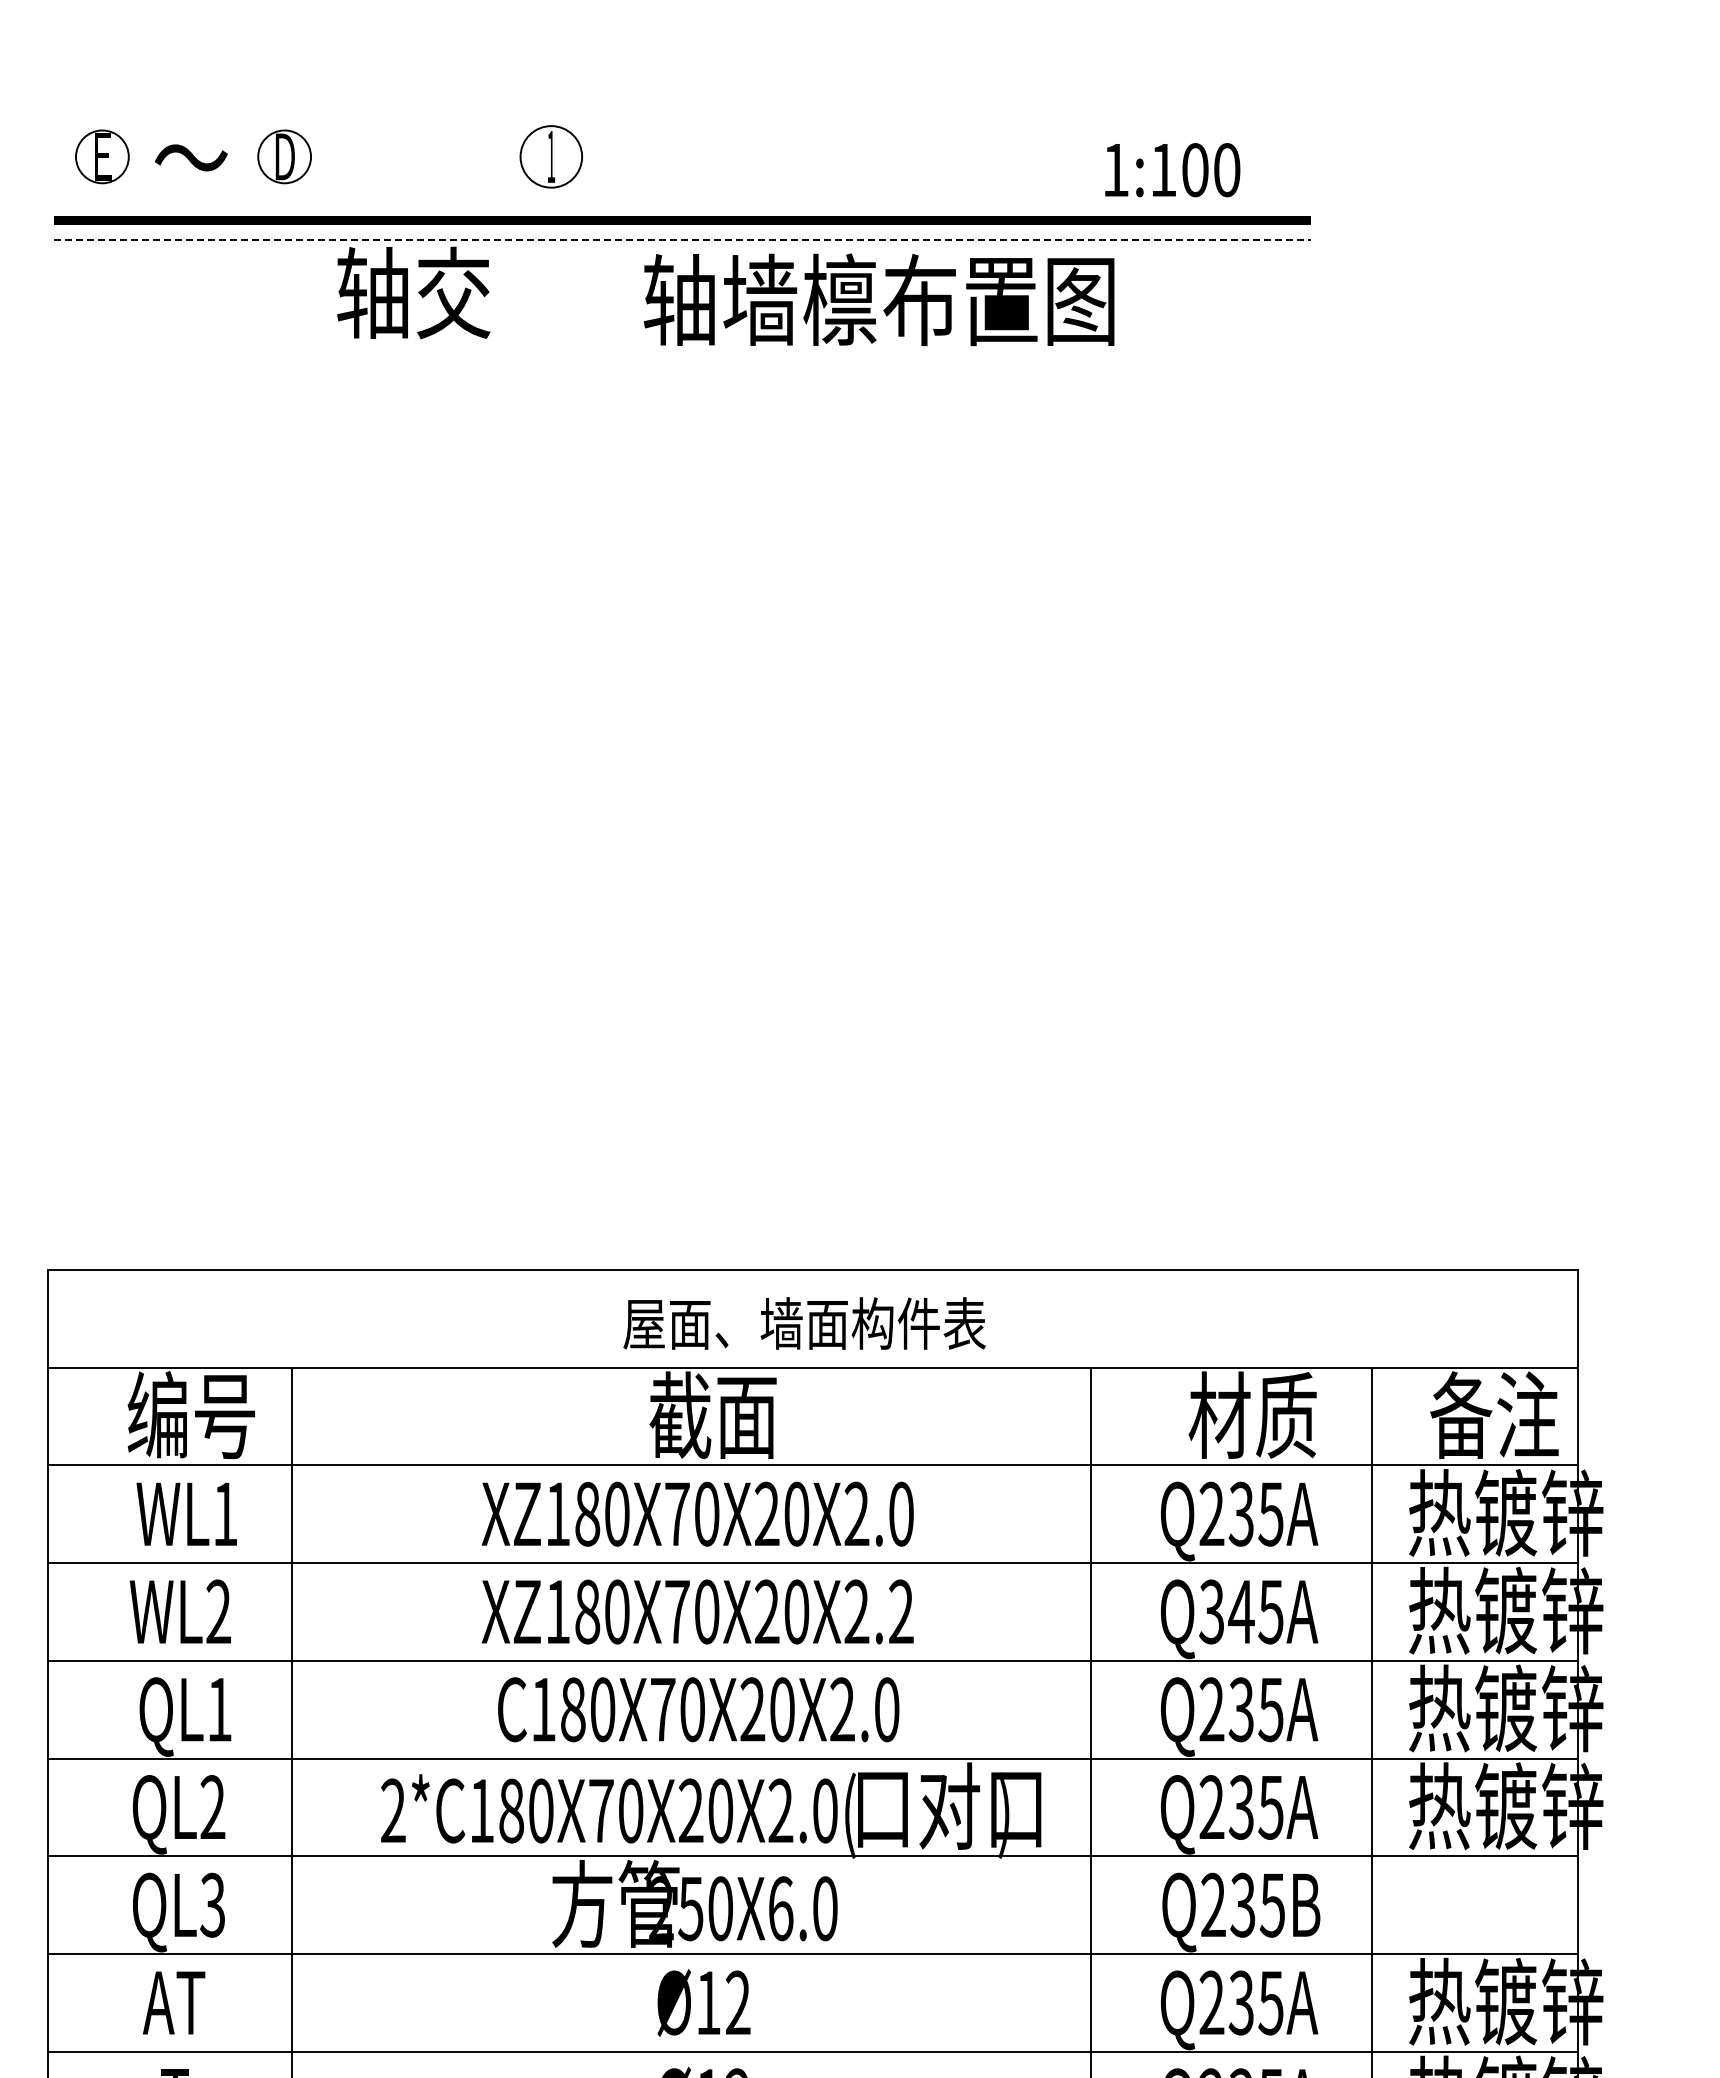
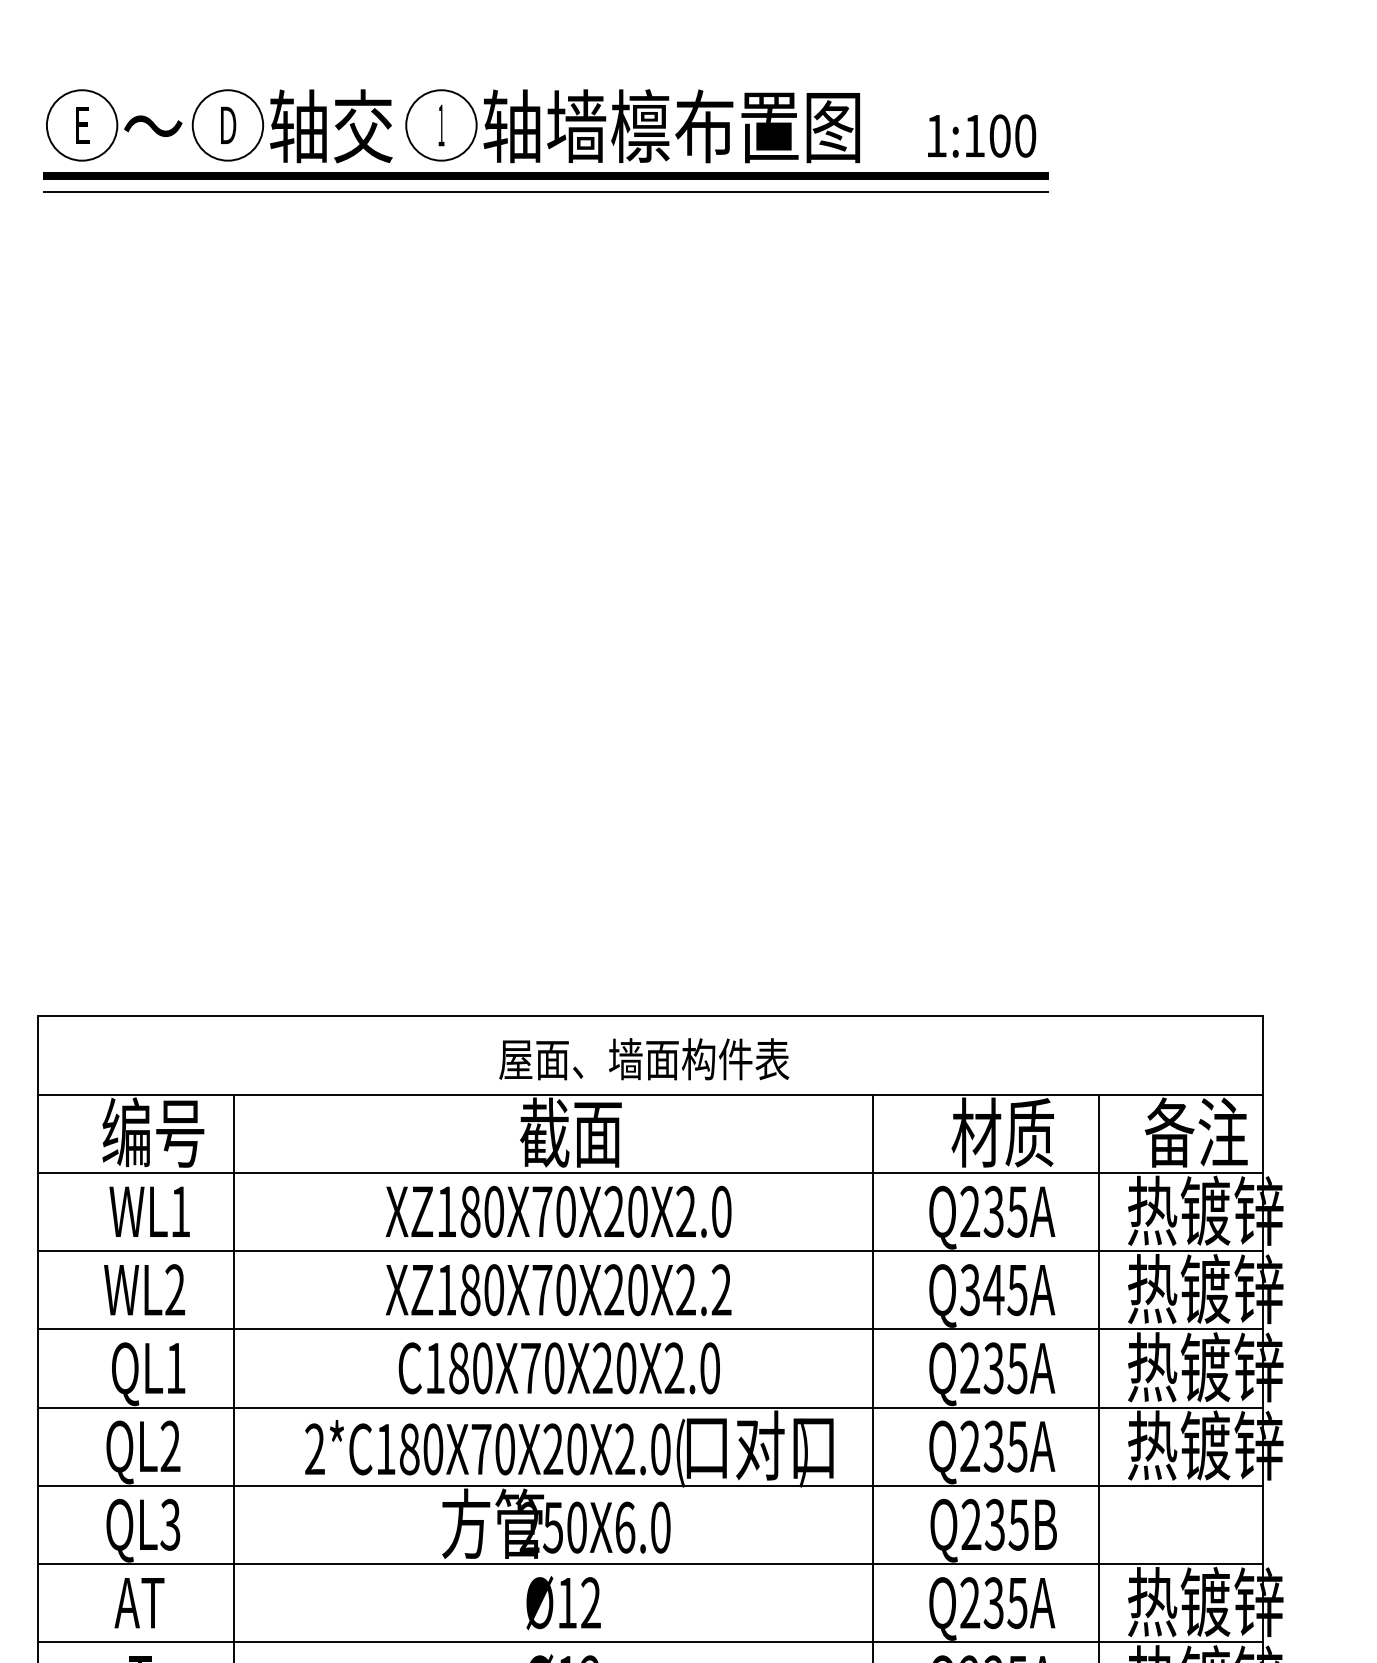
circle: (102, 156) -> (82, 125), size x1.67
circle: (284, 156) -> (227, 125), size x1.67
circle: (551, 156) -> (441, 125), size x1.43
text: (1172, 170) -> (981, 136), moved
line: (682, 239) -> (546, 191), dashed -> solid
text: (413, 292) -> (331, 125), moved
text: (878, 299) -> (671, 125), moved

